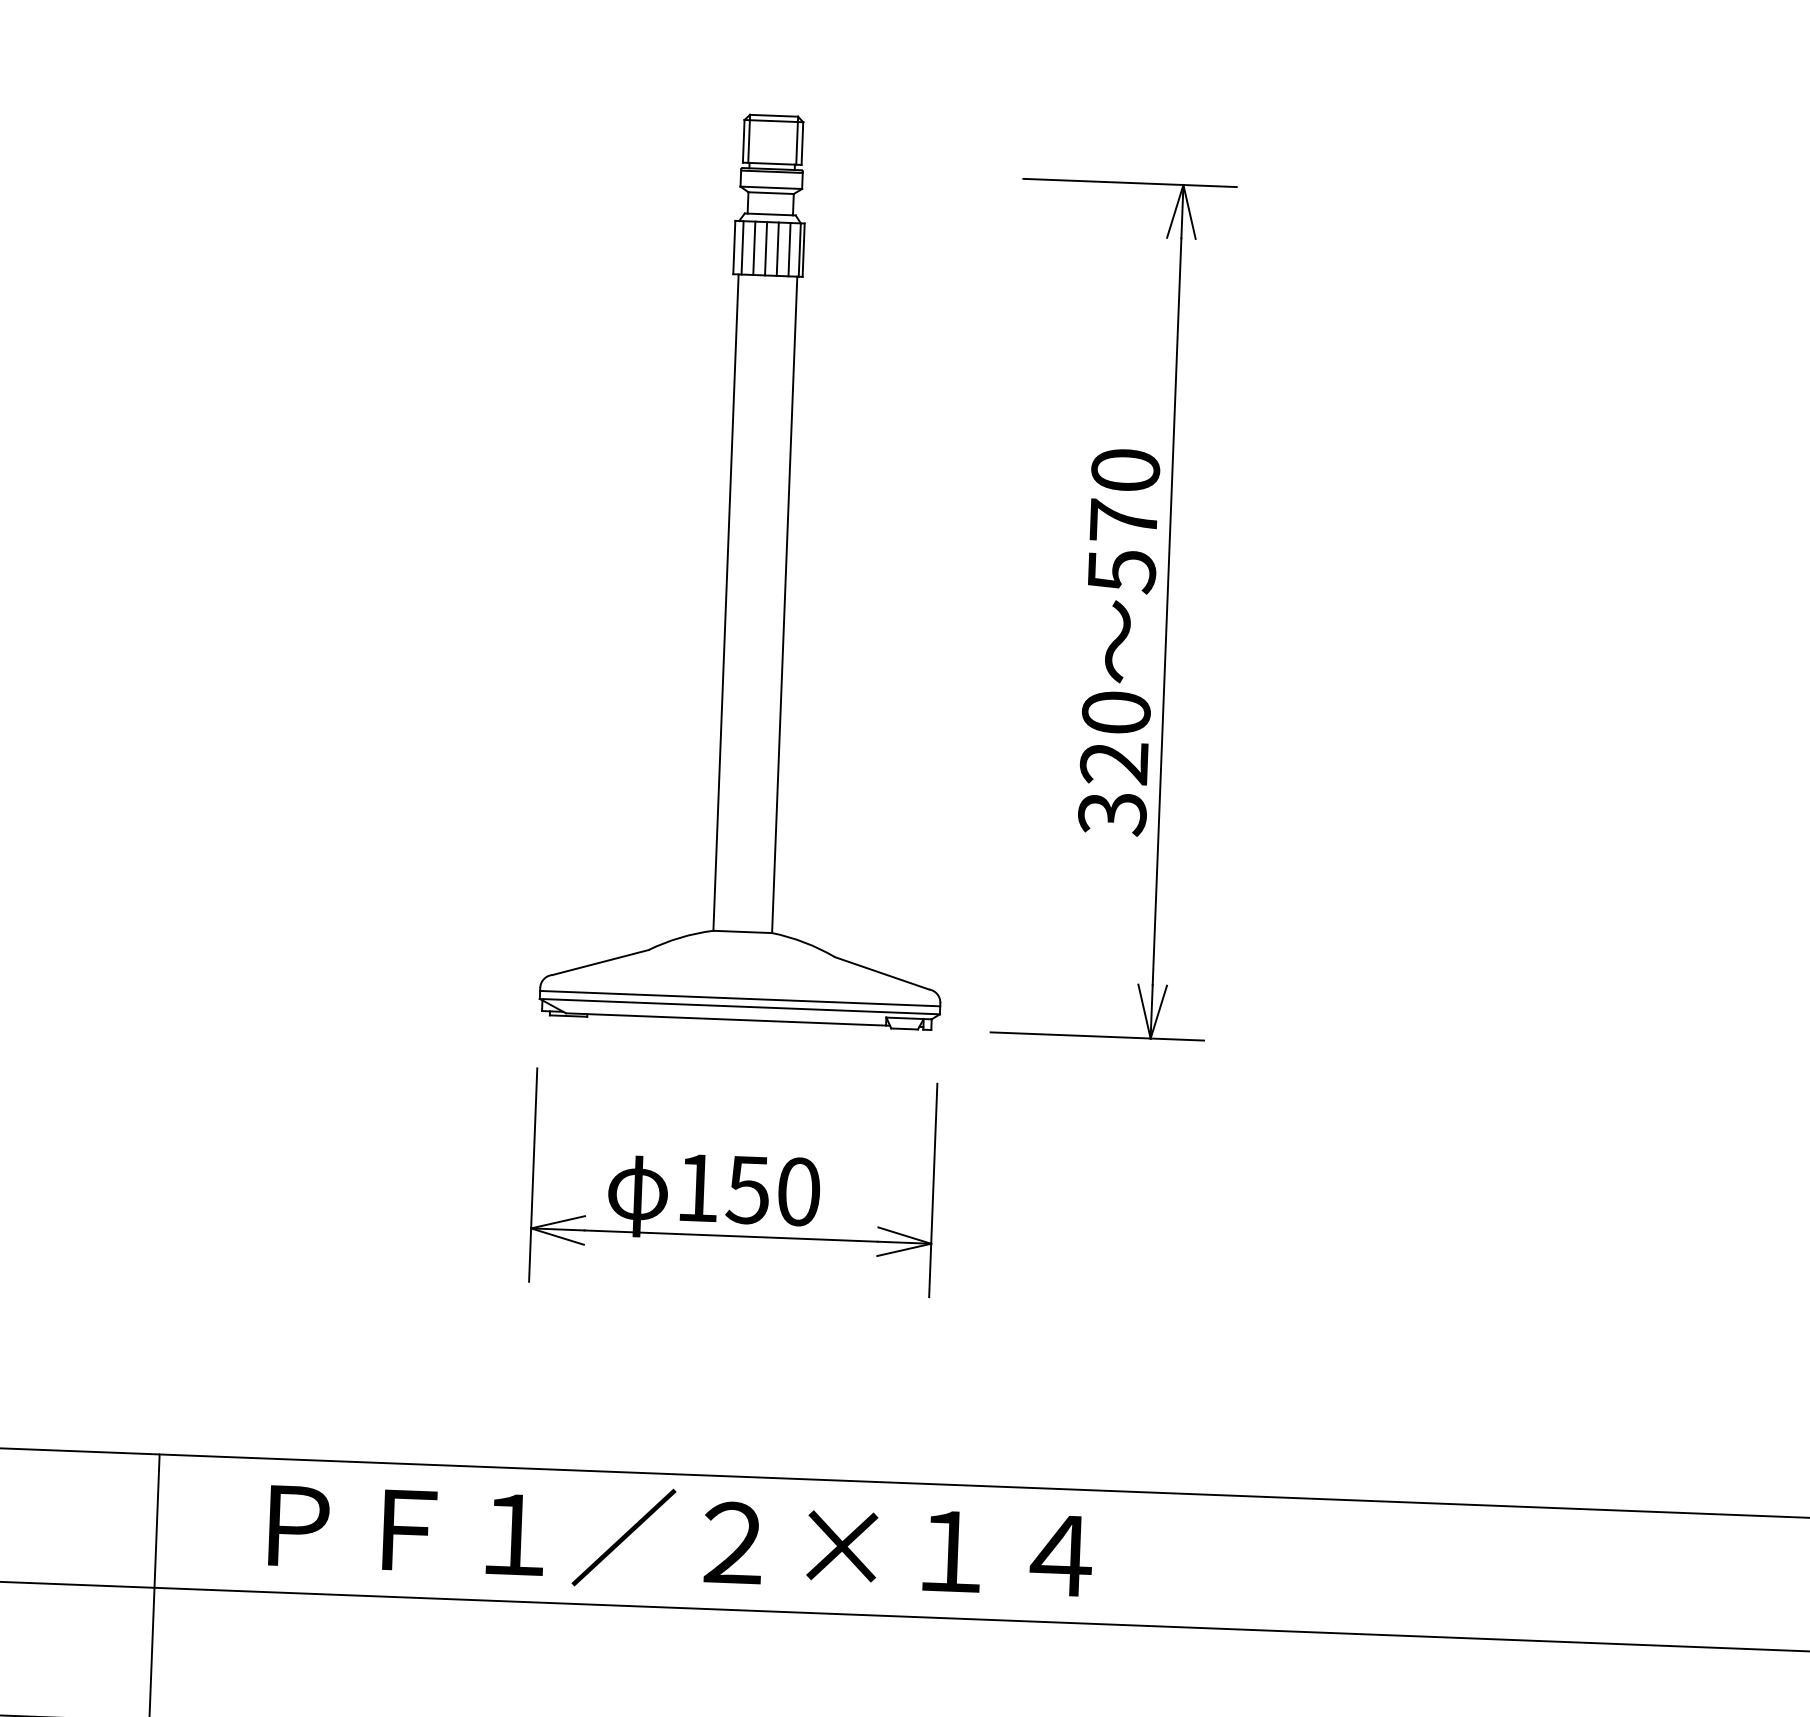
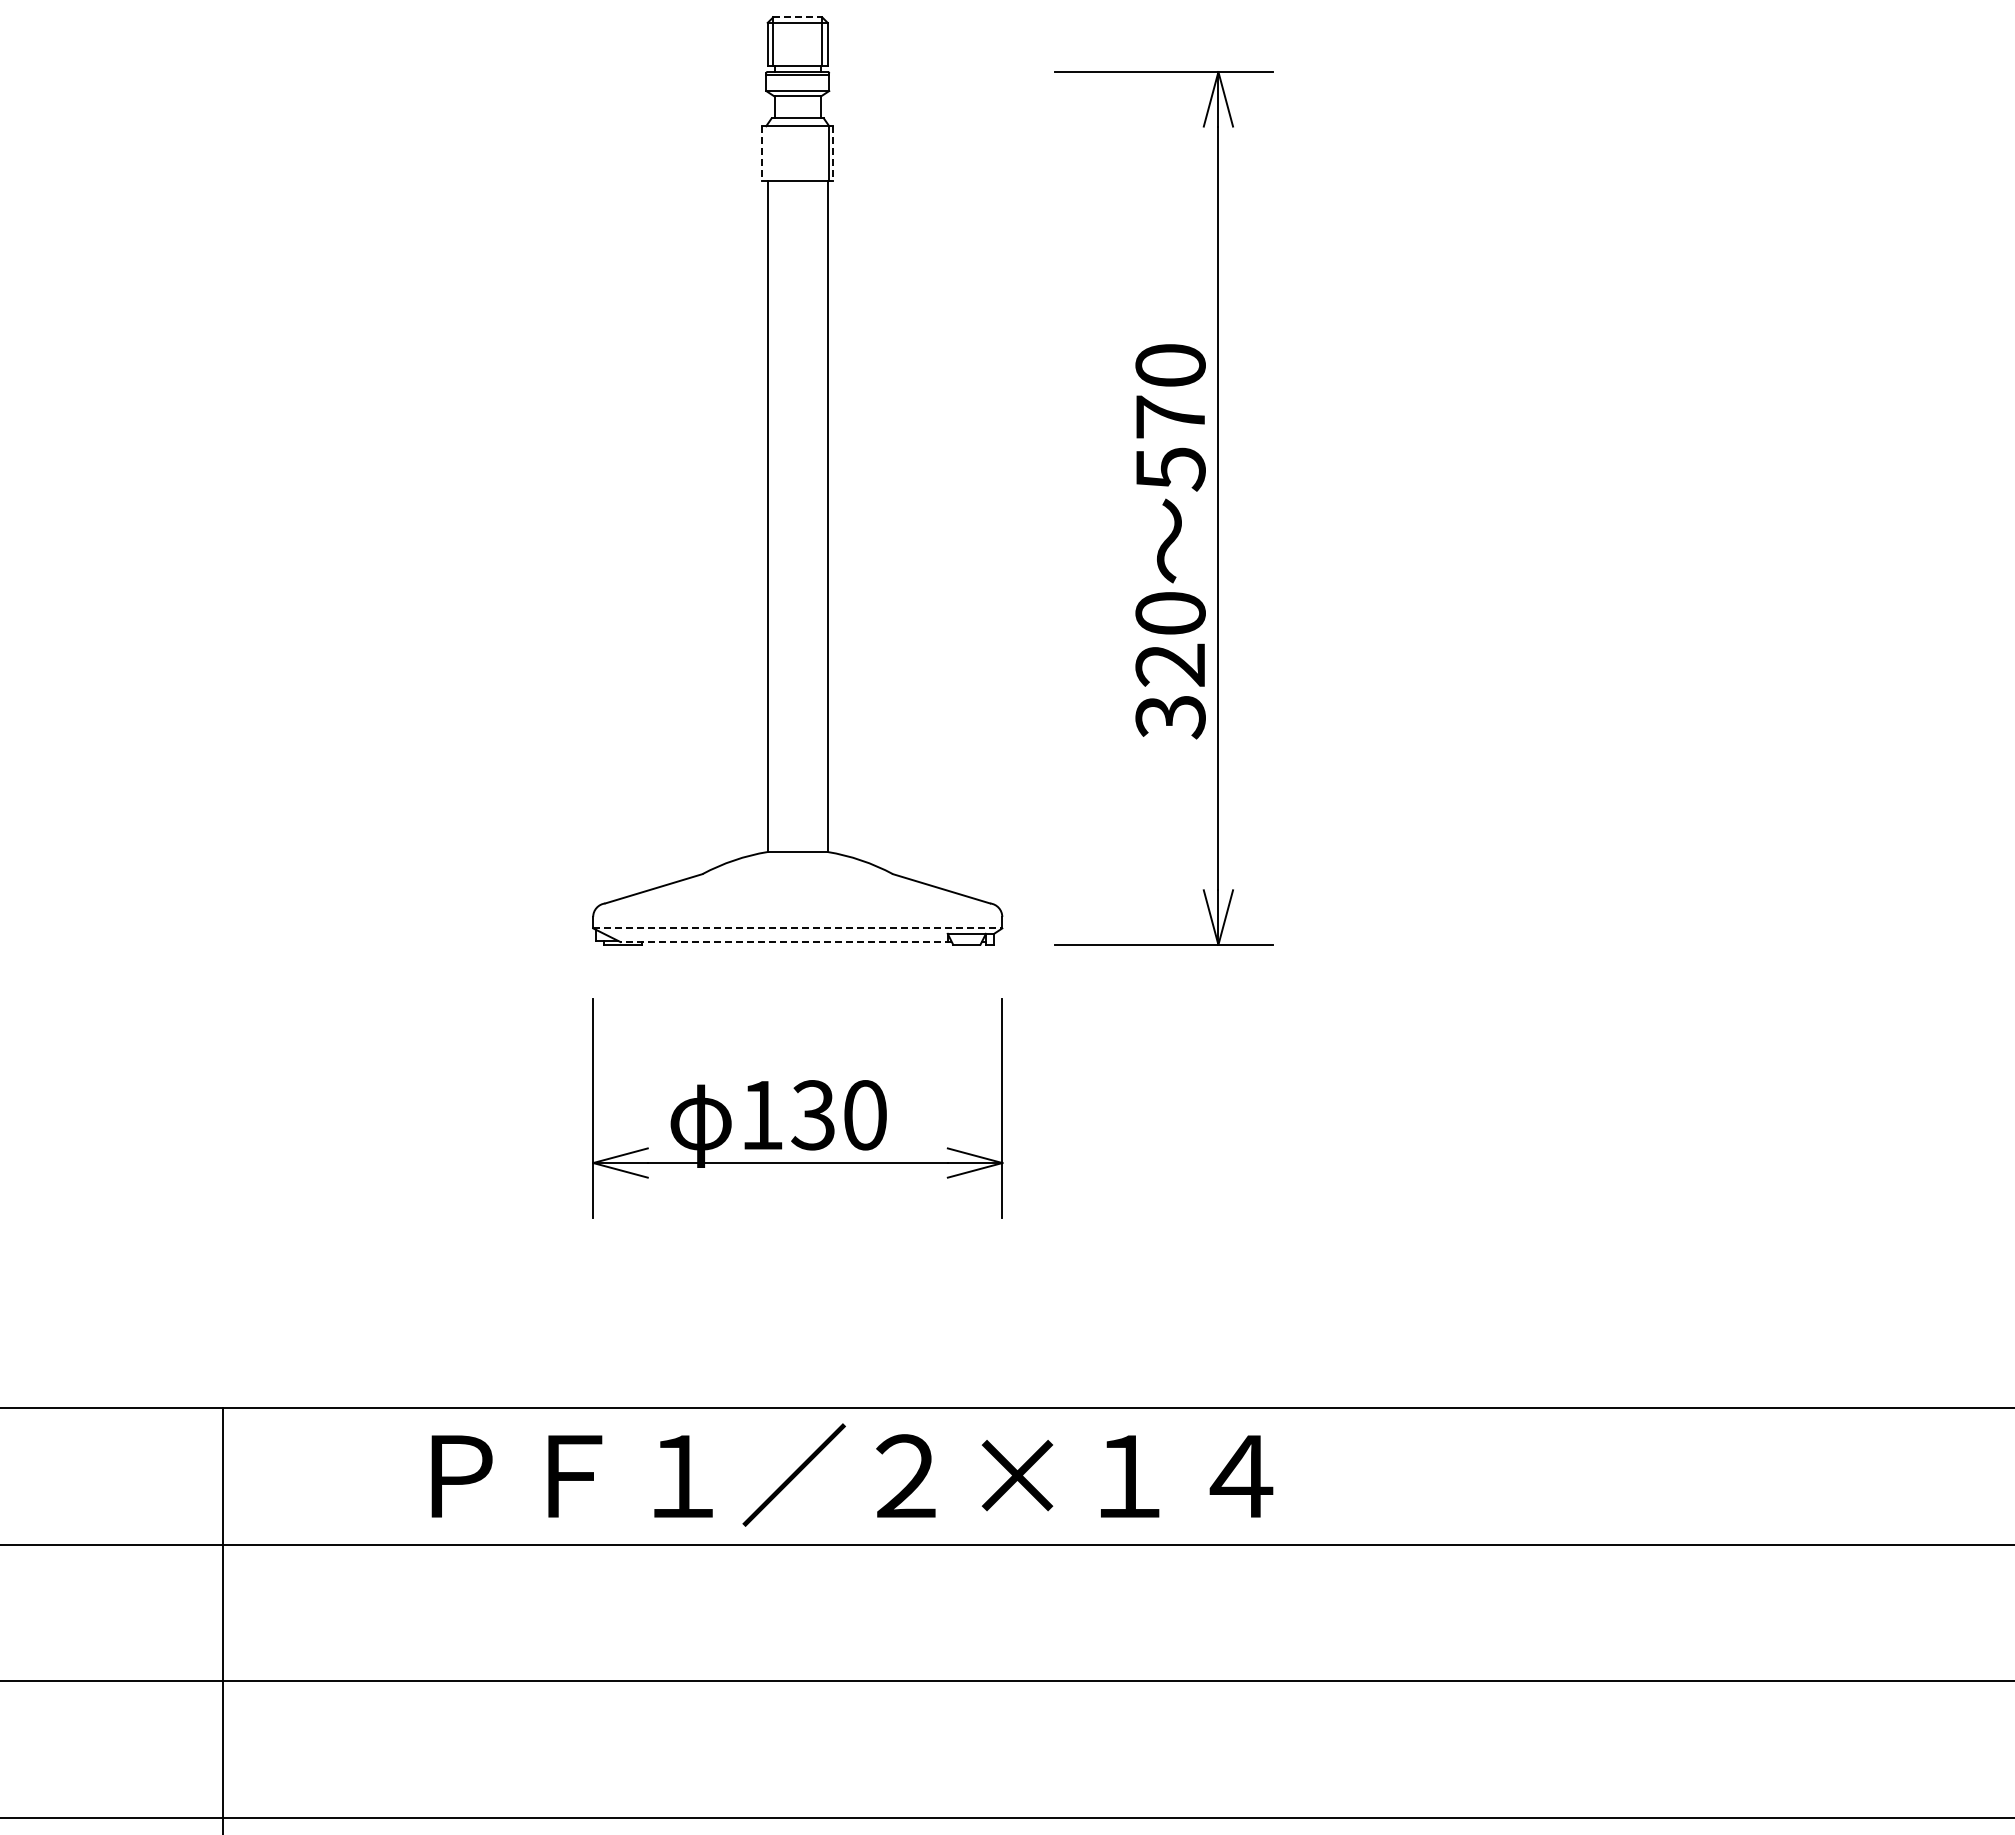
line: (773, 115) -> (797, 17), solid -> dashed
line: (742, 247) -> (770, 153), removed
line: (734, 248) -> (762, 154), solid -> dashed
line: (754, 248) -> (782, 153), removed
line: (765, 248) -> (794, 153), removed
line: (777, 249) -> (806, 153), removed
line: (789, 249) -> (818, 153), removed
line: (803, 251) -> (833, 154), solid -> dashed
line: (739, 998) -> (797, 920), removed
line: (739, 1006) -> (797, 928), solid -> dashed
line: (728, 1020) -> (786, 942), solid -> dashed
text: (747, 1190) -> (812, 1115), 150 -> 130
text: (680, 1539) -> (852, 1474), moved

